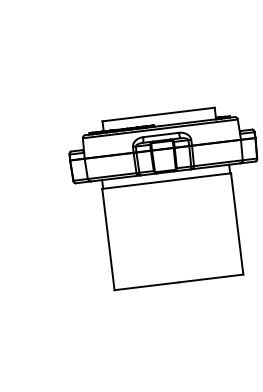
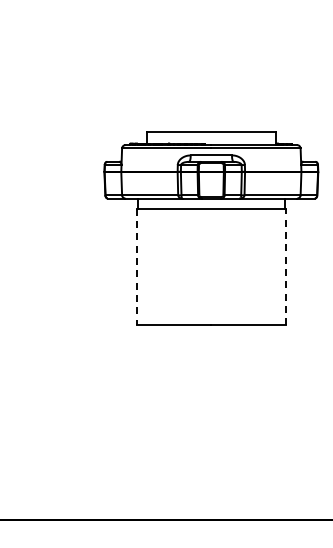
line: (237, 223) -> (285, 266), solid -> dashed
line: (108, 240) -> (137, 267), solid -> dashed

